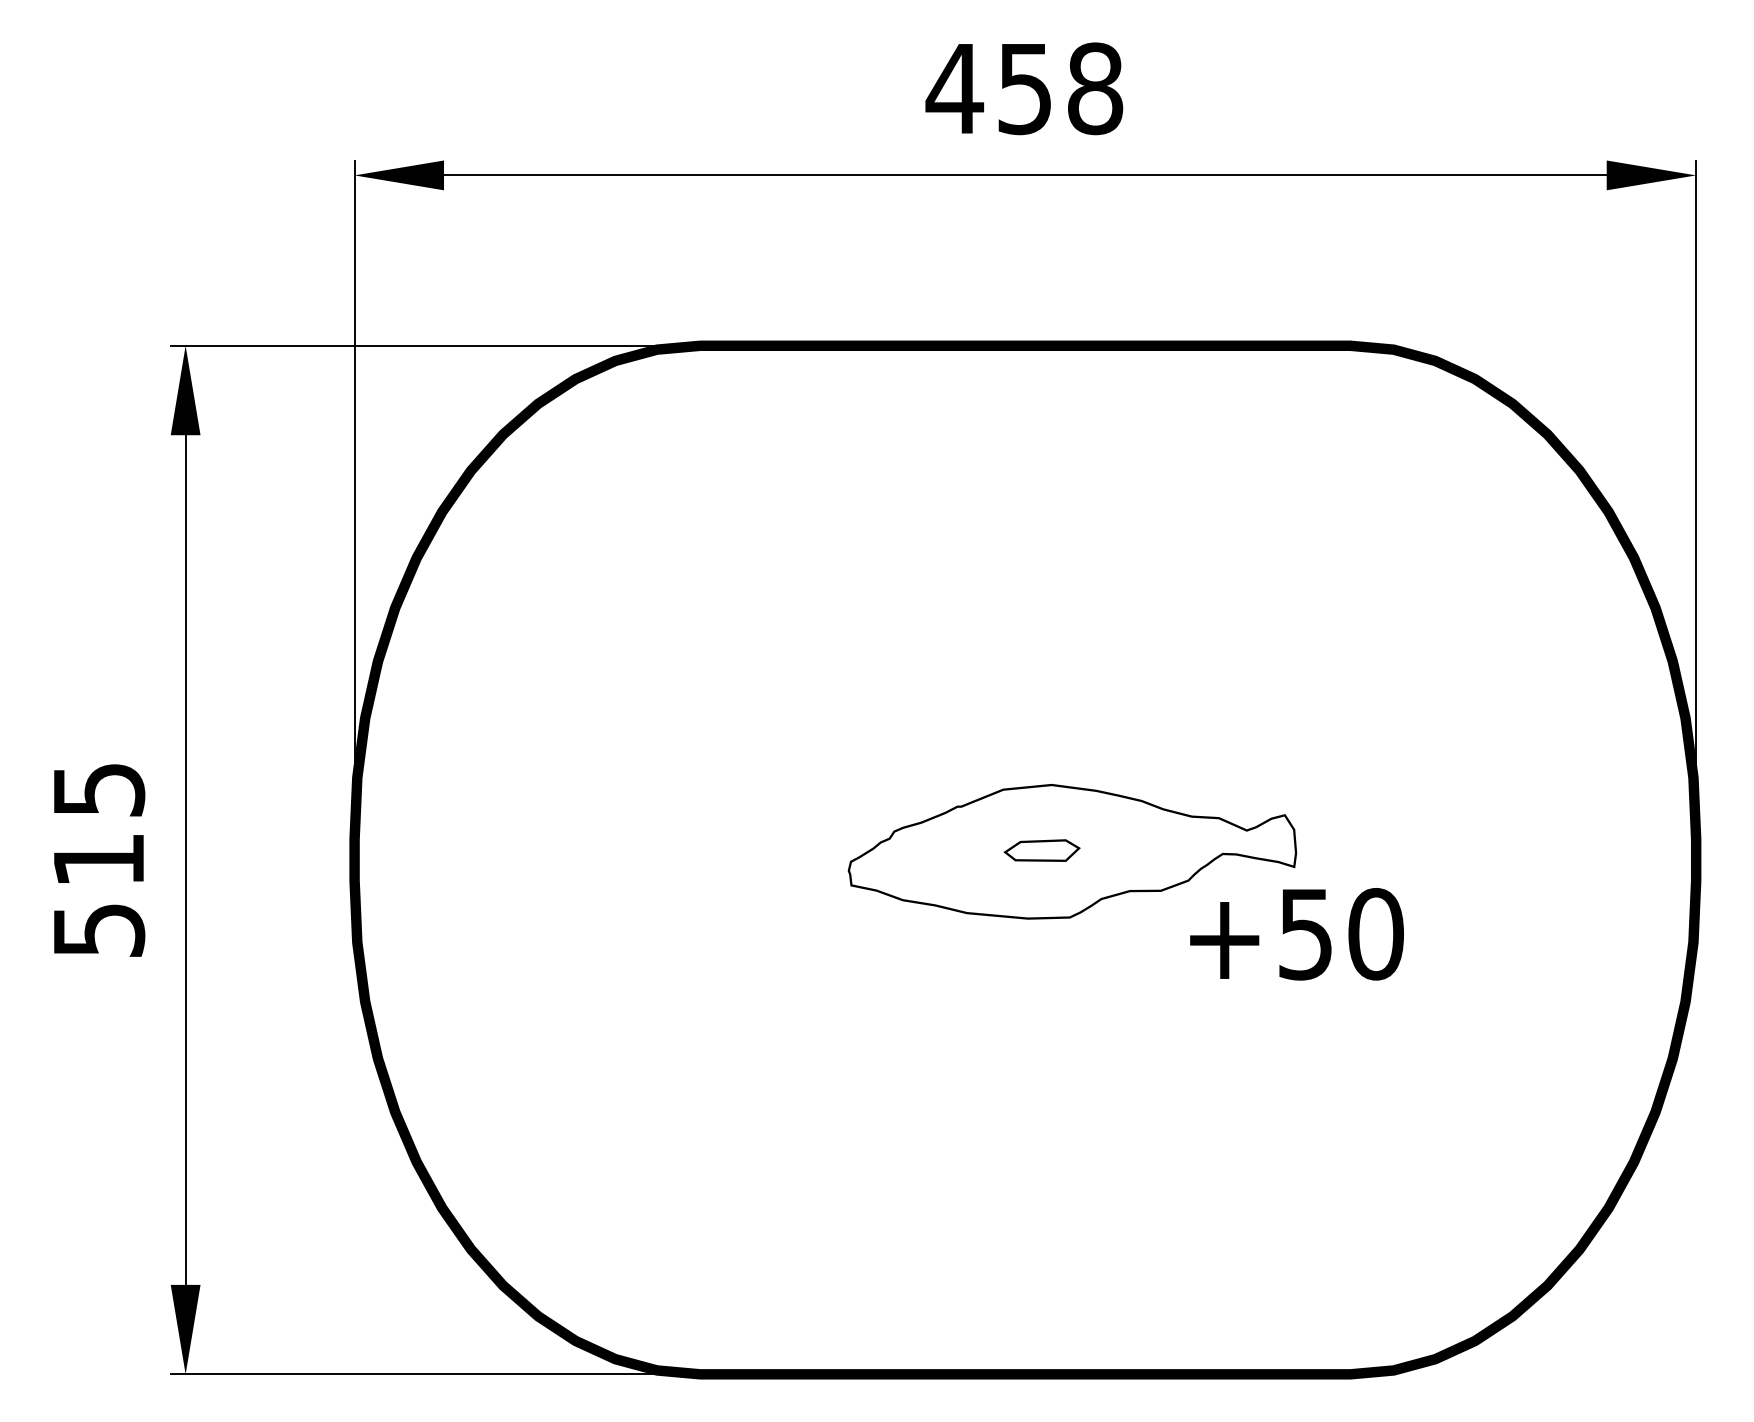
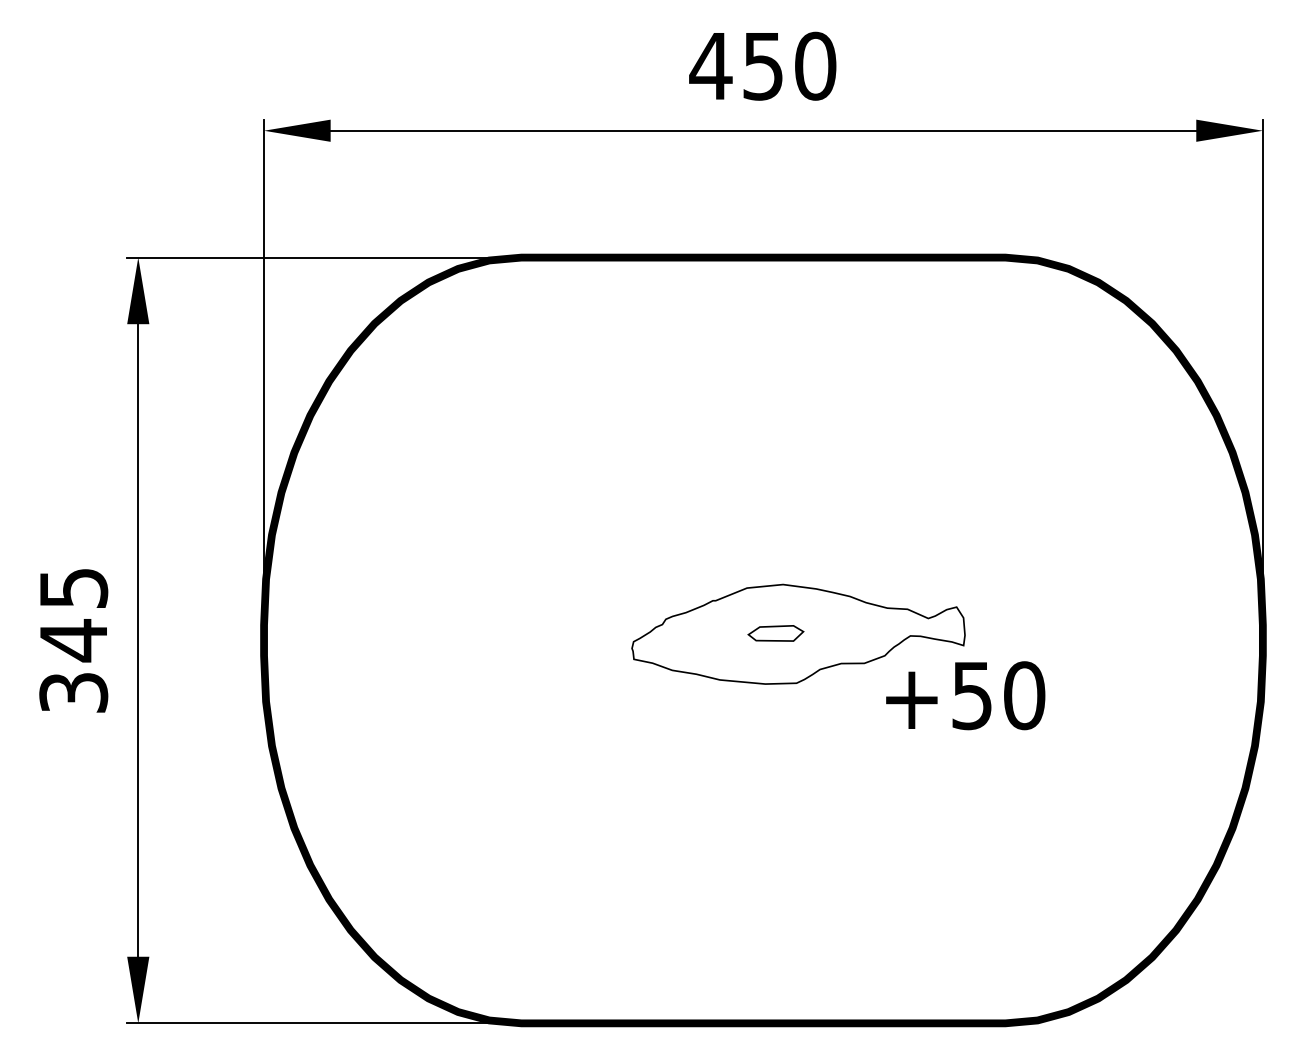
text: (1095, 88) -> (815, 66), 458 -> 450
text: (98, 893) -> (73, 665), 515 -> 345

